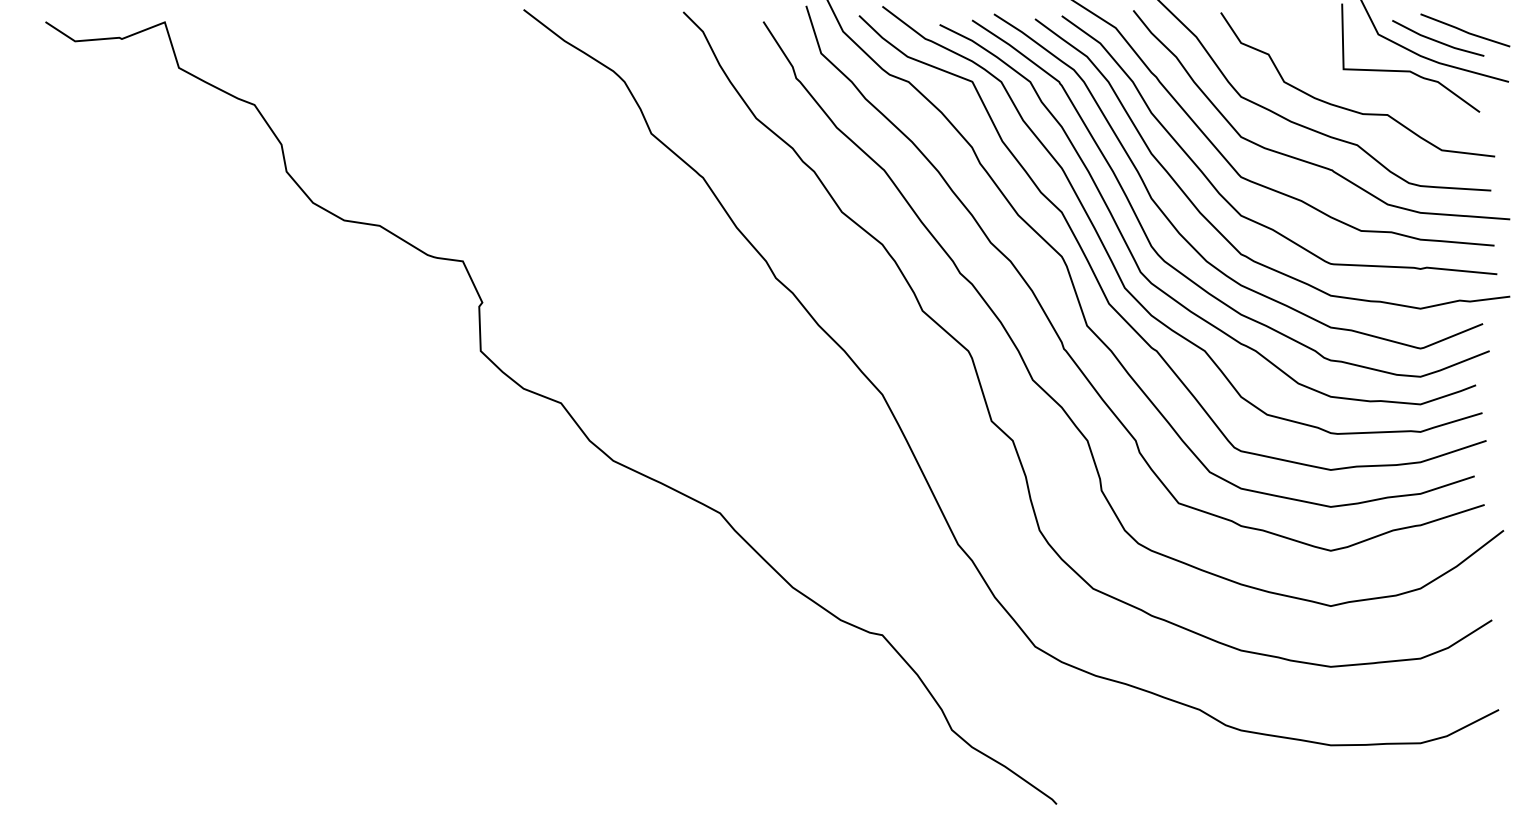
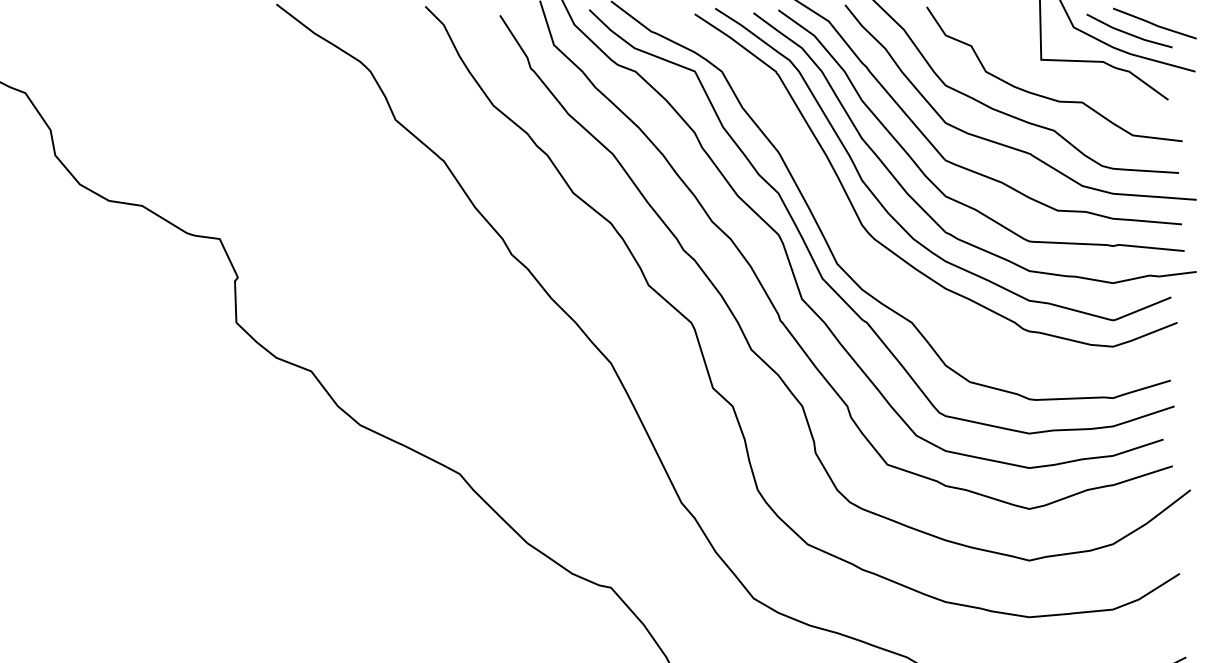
curve: (1131, 251) -> (843, 229), removed

